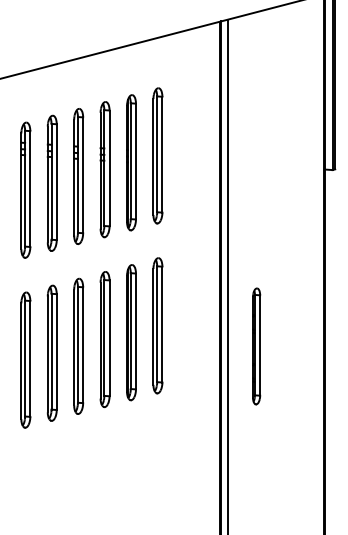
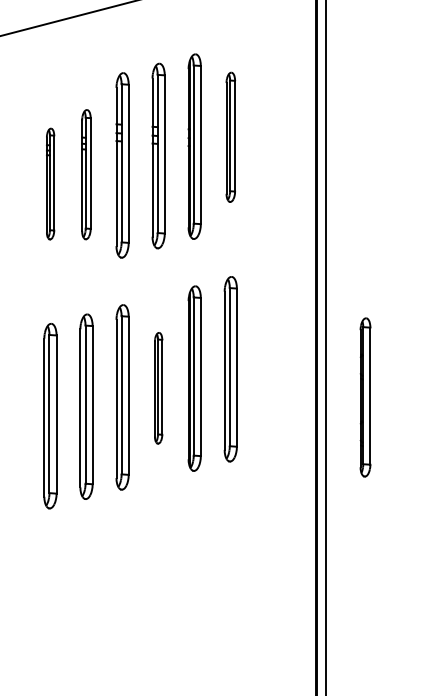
part: (157, 155) -> (230, 136), size x0.7
part: (51, 182) -> (85, 173), size x0.7
part: (25, 189) -> (49, 183), size x0.6
part: (104, 339) -> (157, 387), size x0.6

